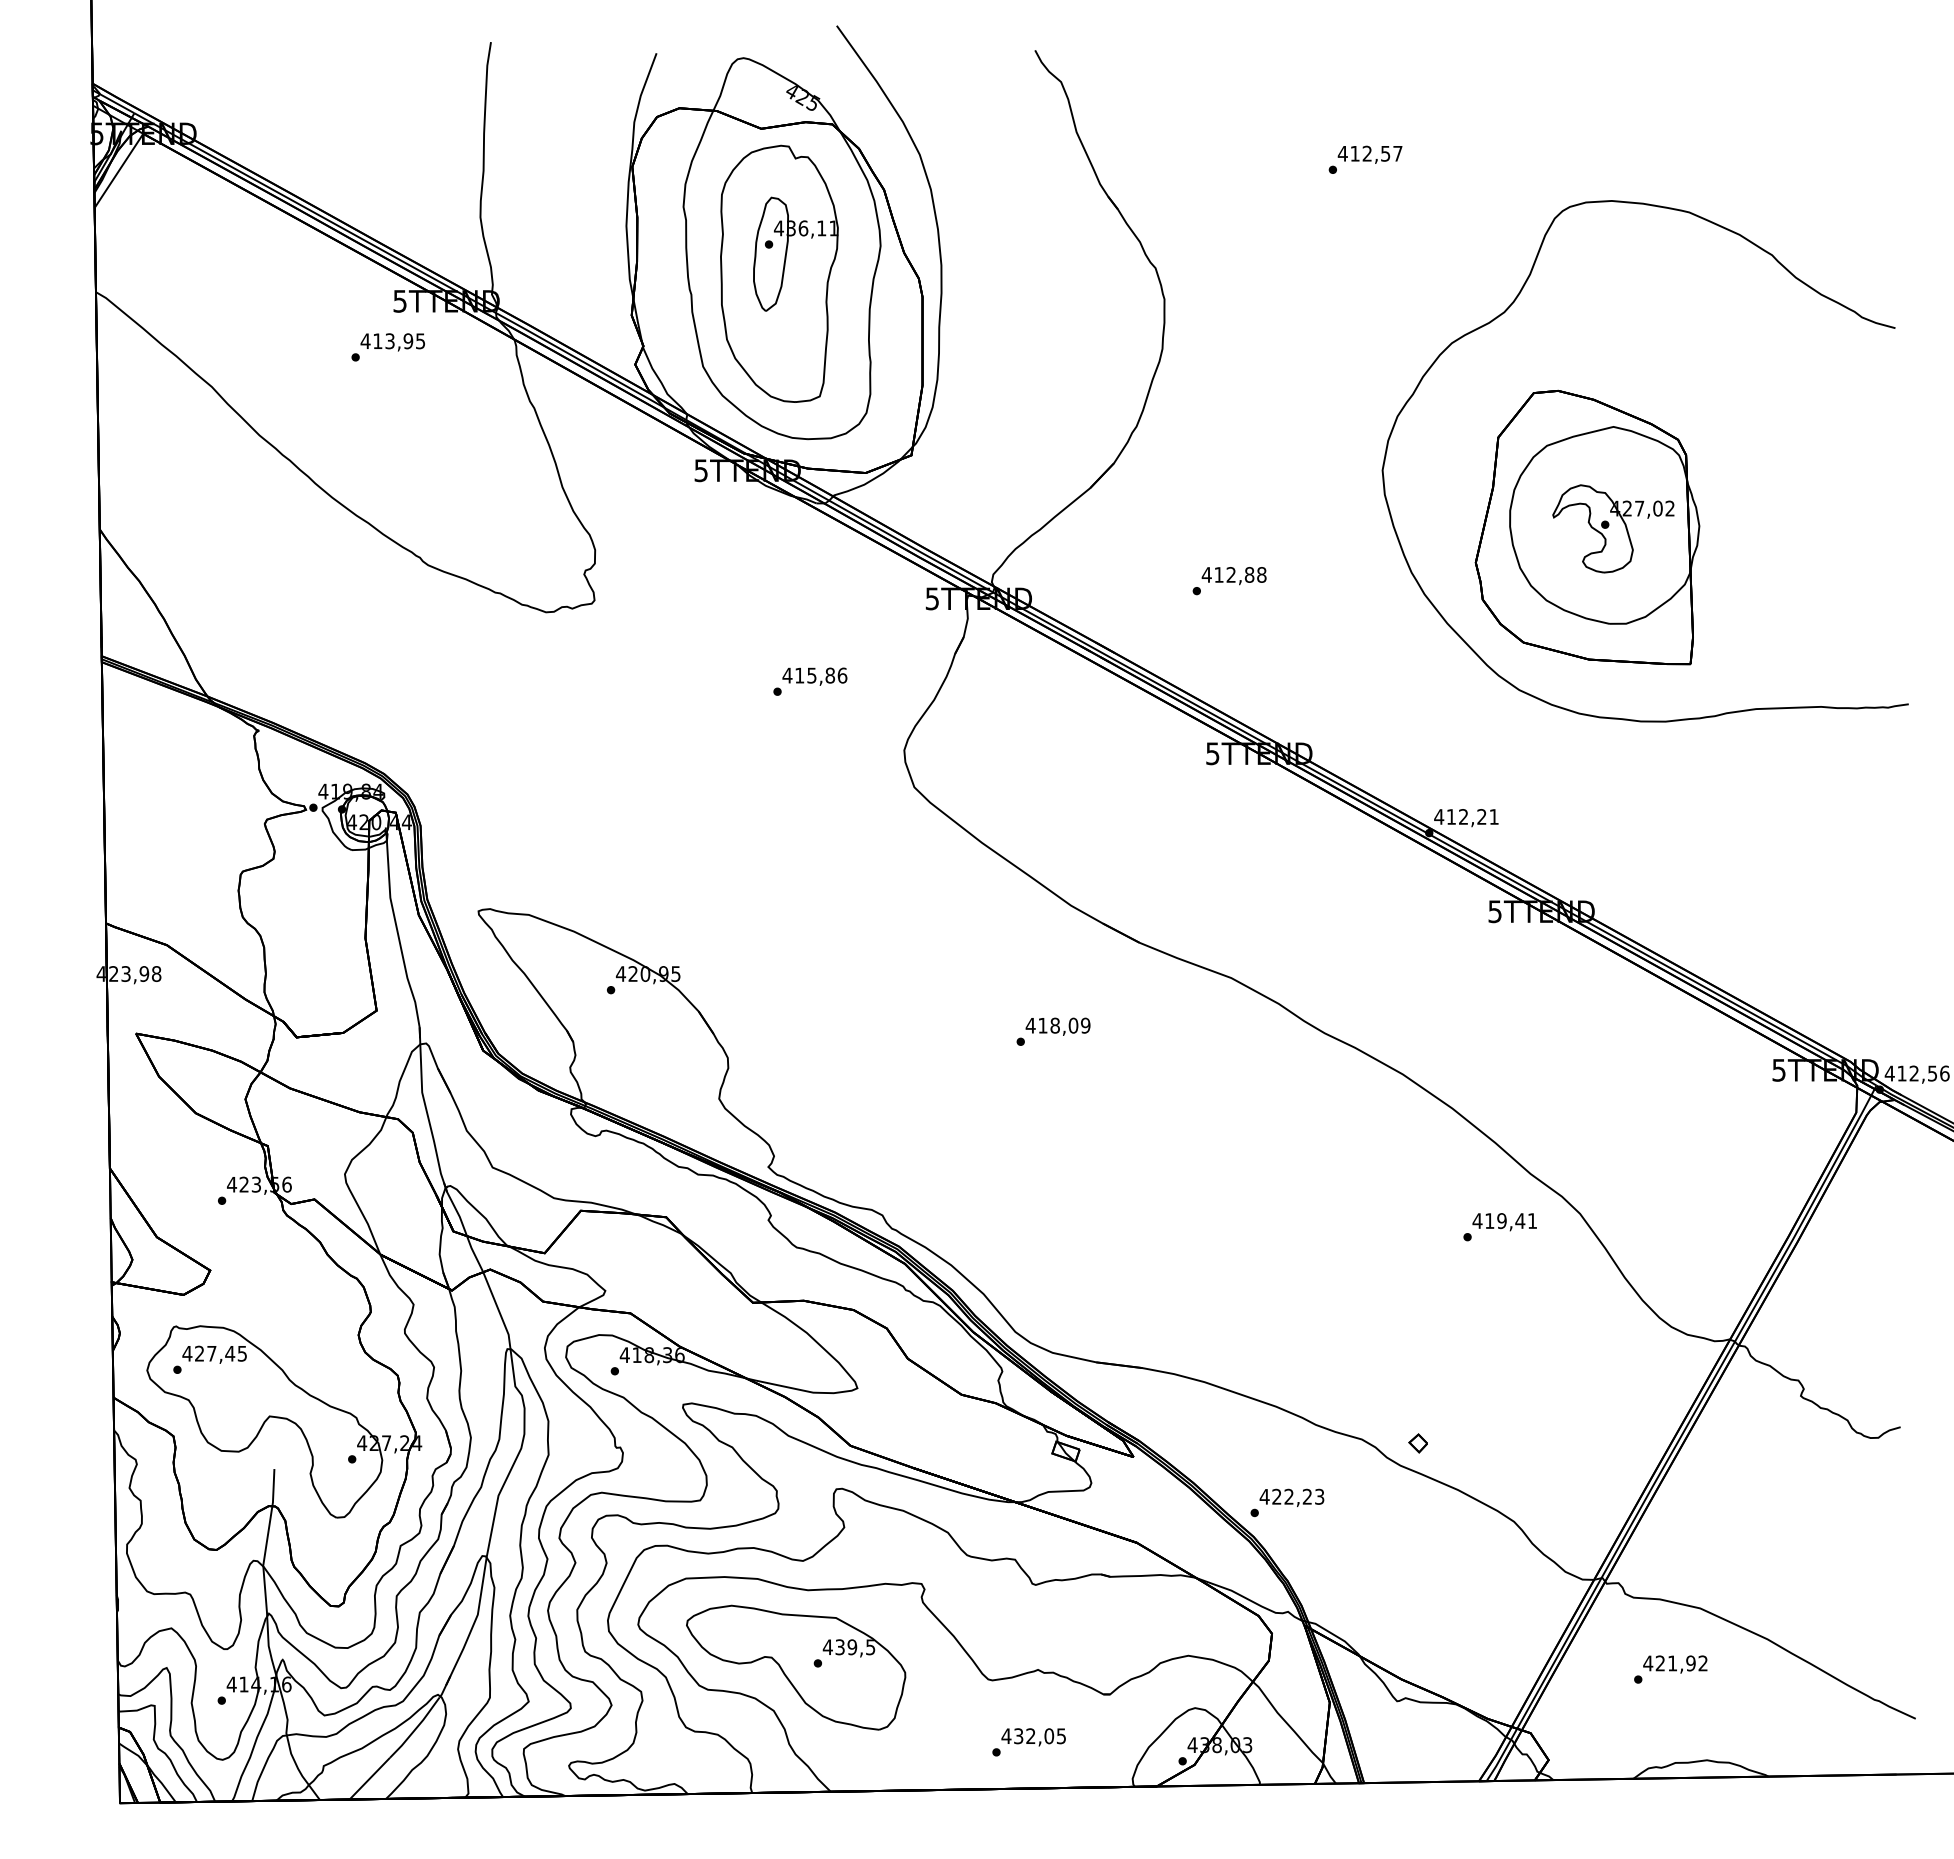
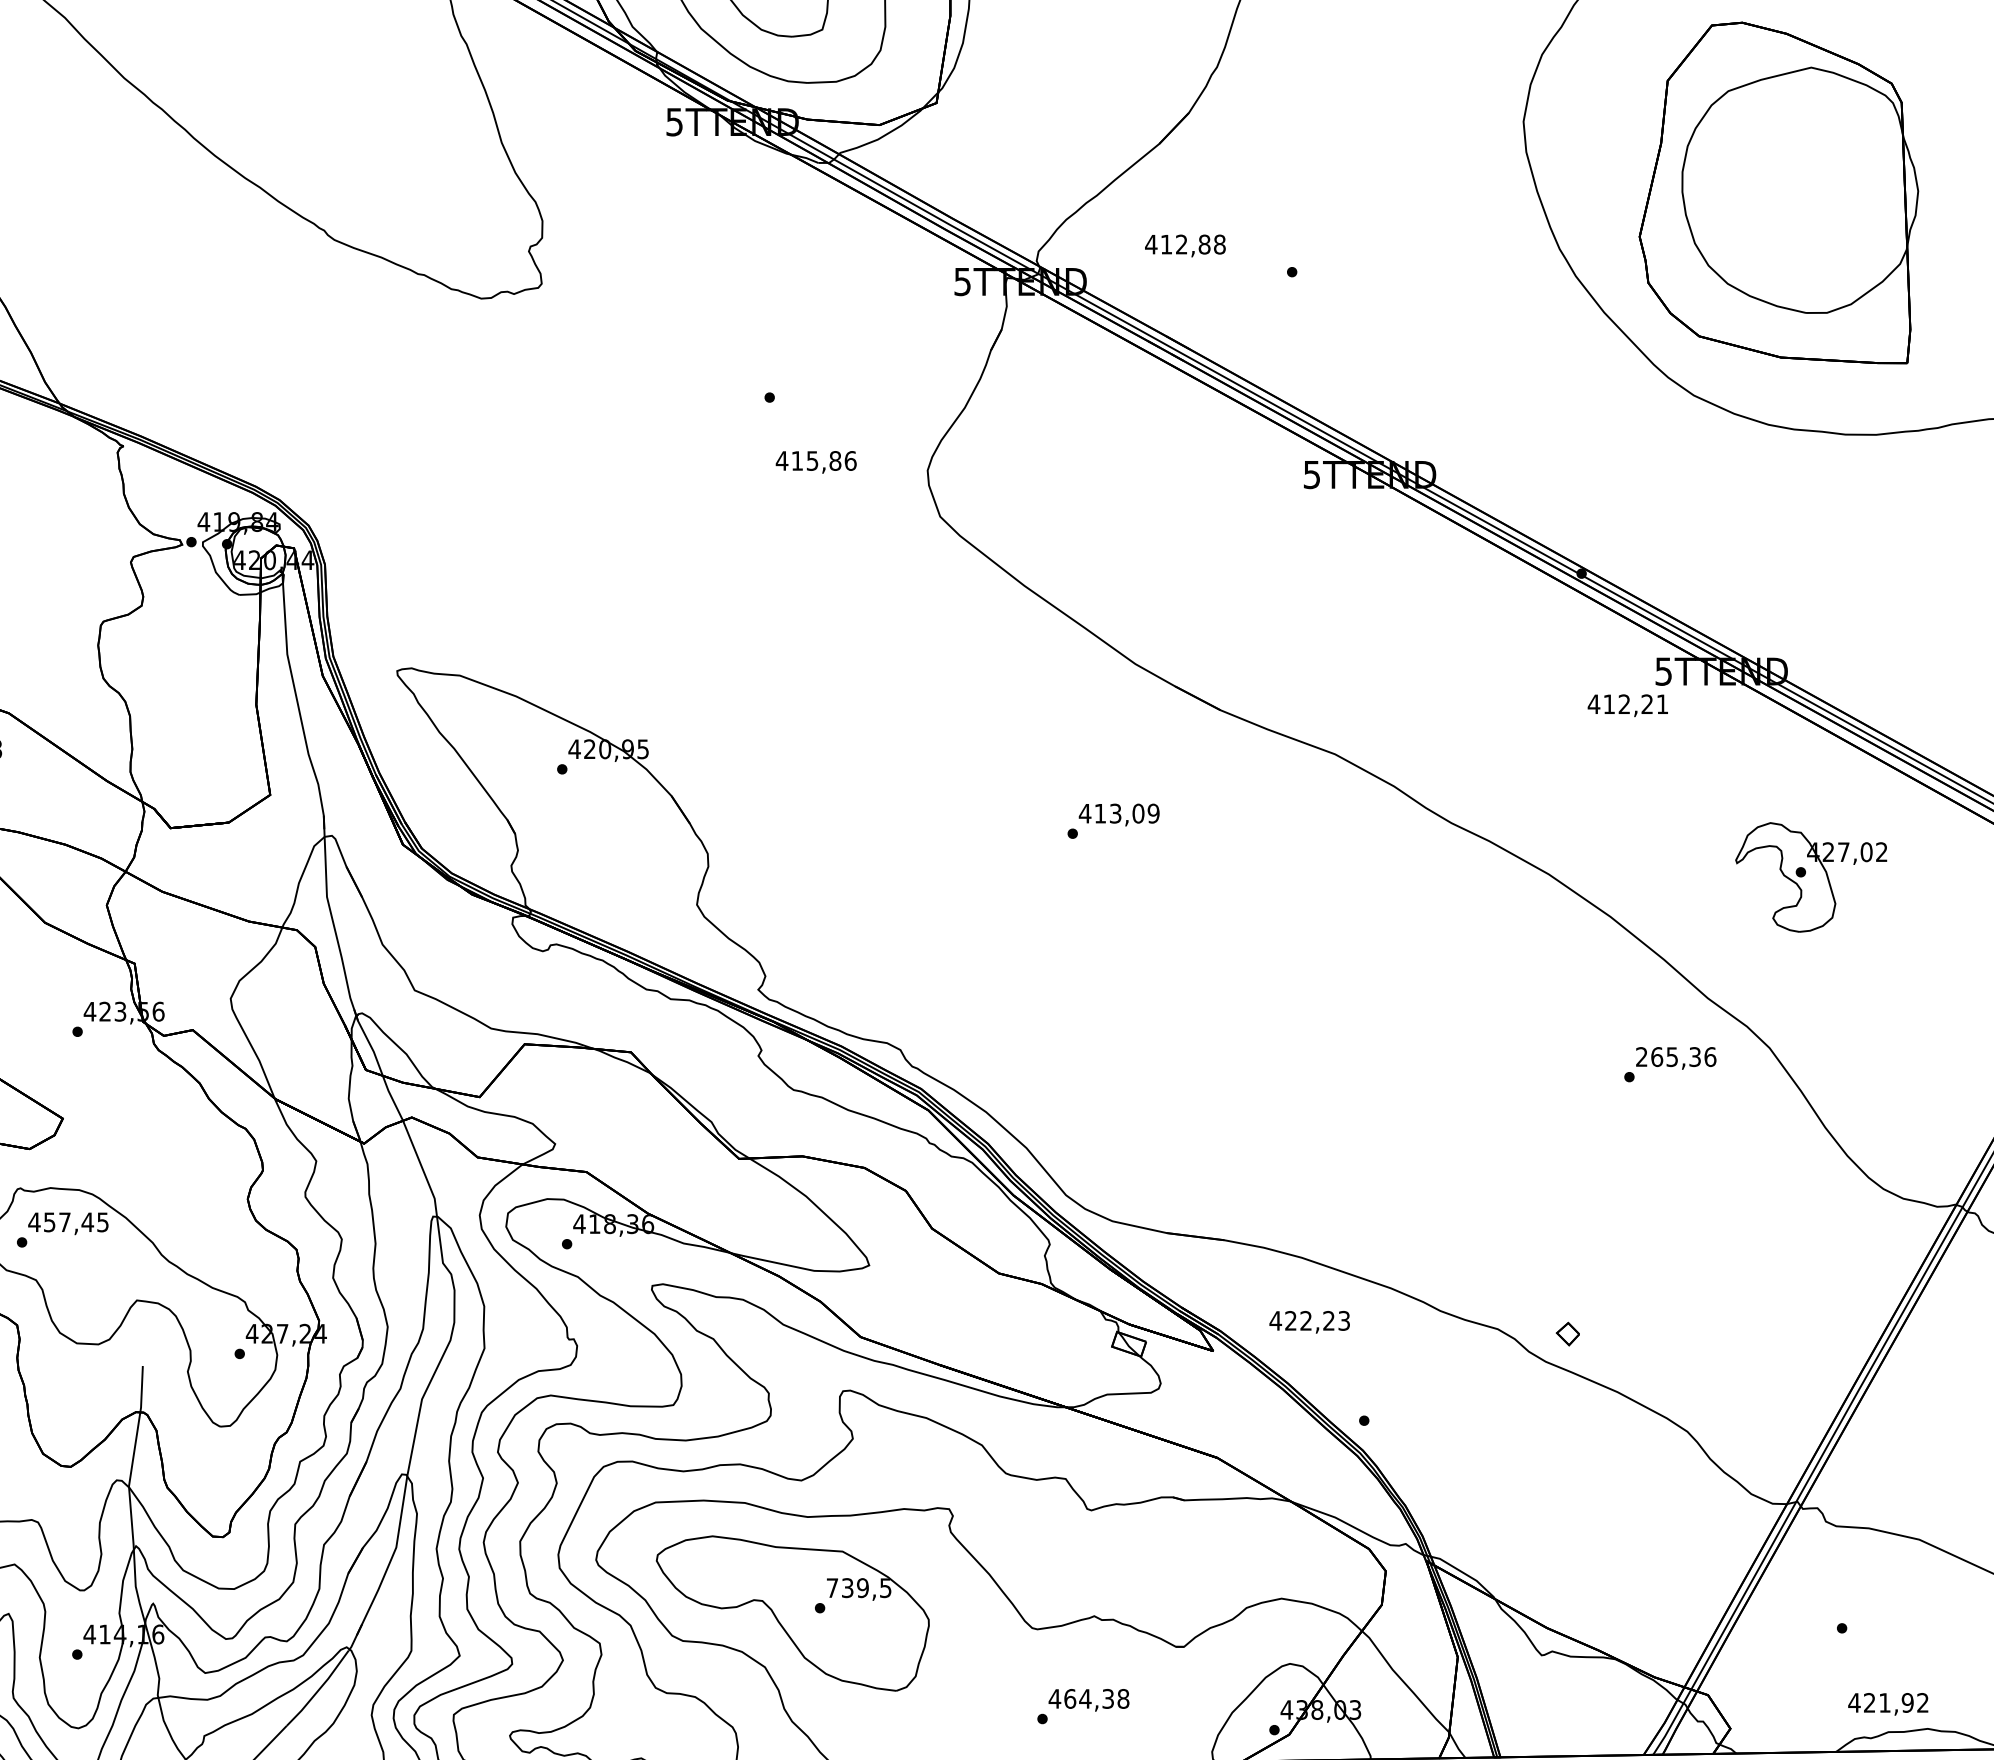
part: (1613, 528) -> (1811, 876), moved
text: (1233, 576) -> (1184, 246), moved
text: (814, 676) -> (815, 462), moved
text: (1466, 818) -> (1628, 706), moved
text: (1054, 1025) -> (1114, 813), 418,09 -> 413,09
text: (1504, 1221) -> (1675, 1057), 419,41 -> 265,36
text: (199, 1353) -> (49, 1222), 427,45 -> 457,45
text: (1291, 1497) -> (1309, 1321), moved
text: (827, 1646) -> (831, 1587), 439,5 -> 739,5
text: (1675, 1664) -> (1888, 1704), moved
text: (1040, 1736) -> (1097, 1699), 432,05 -> 464,38

